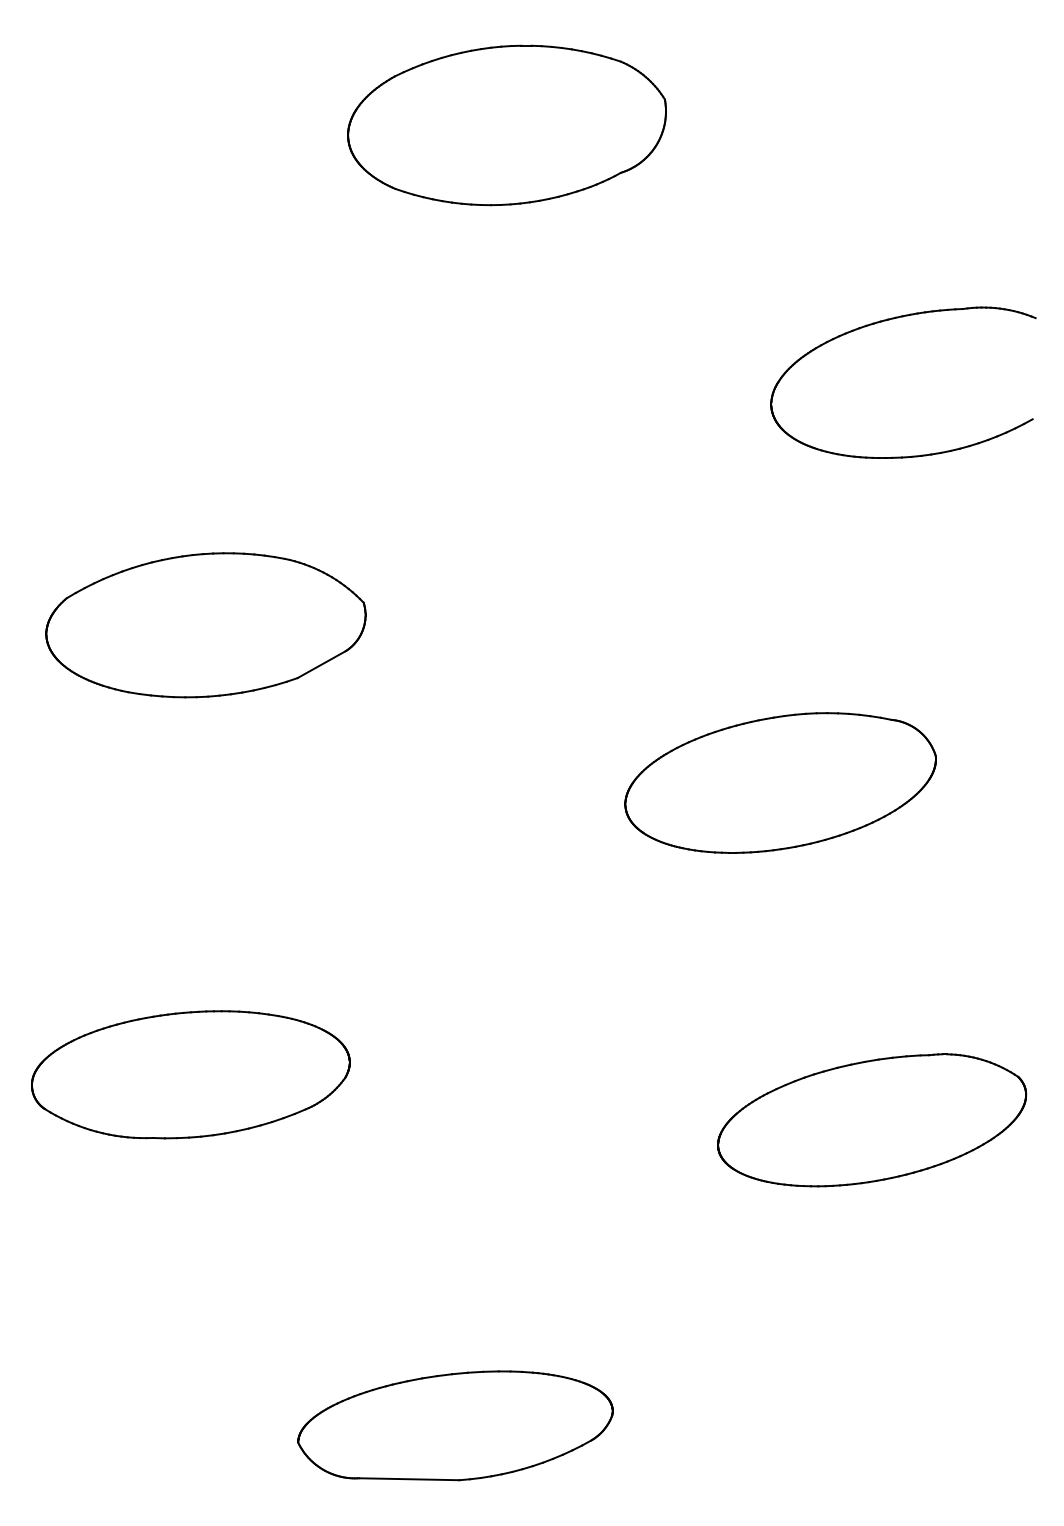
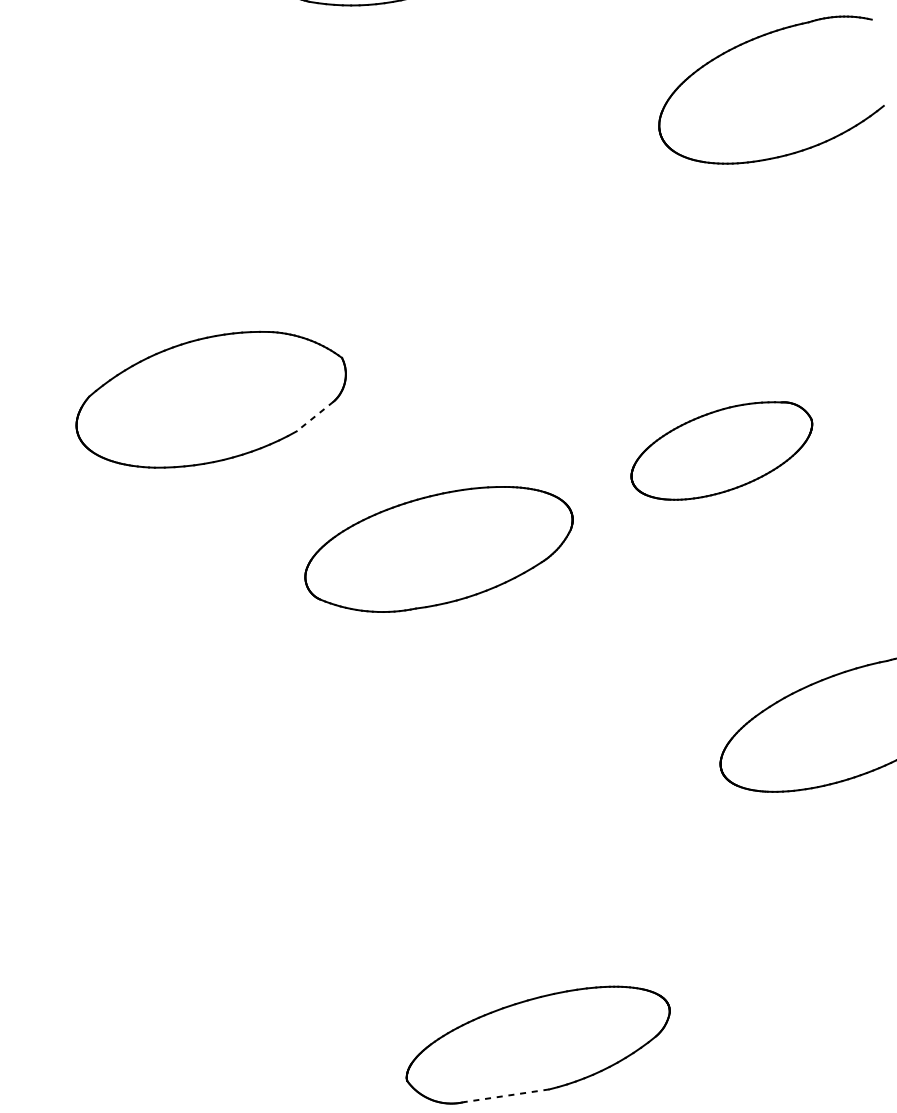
line: (321, 664) -> (315, 416), solid -> dashed
part: (780, 782) -> (721, 450), size x0.7
part: (190, 1074) -> (438, 549), moved
line: (408, 1479) -> (505, 1096), solid -> dashed

